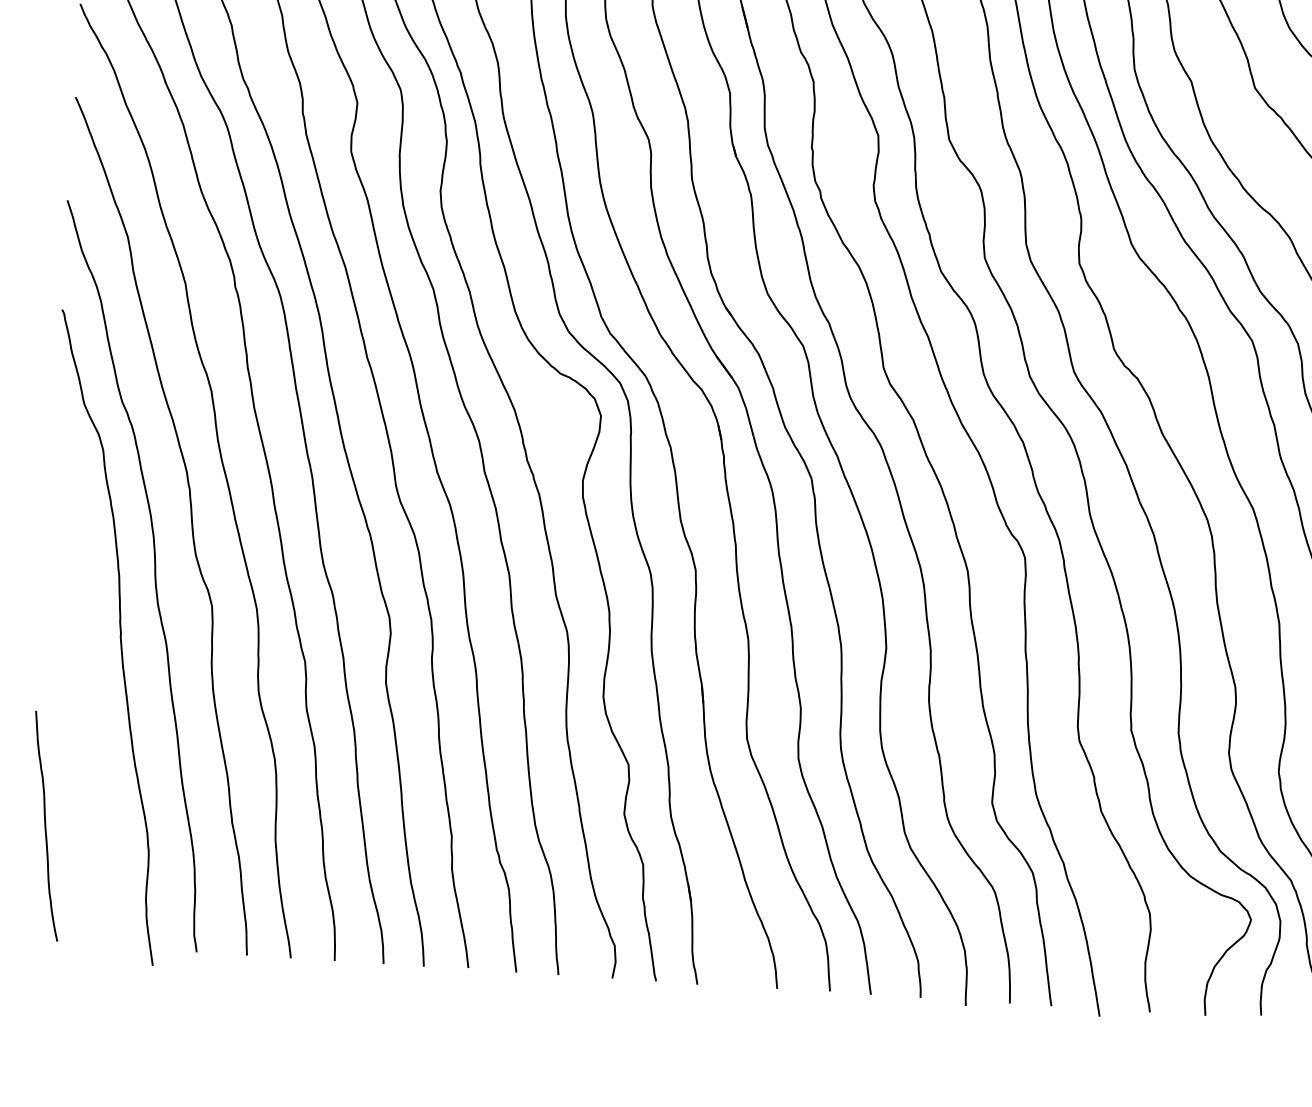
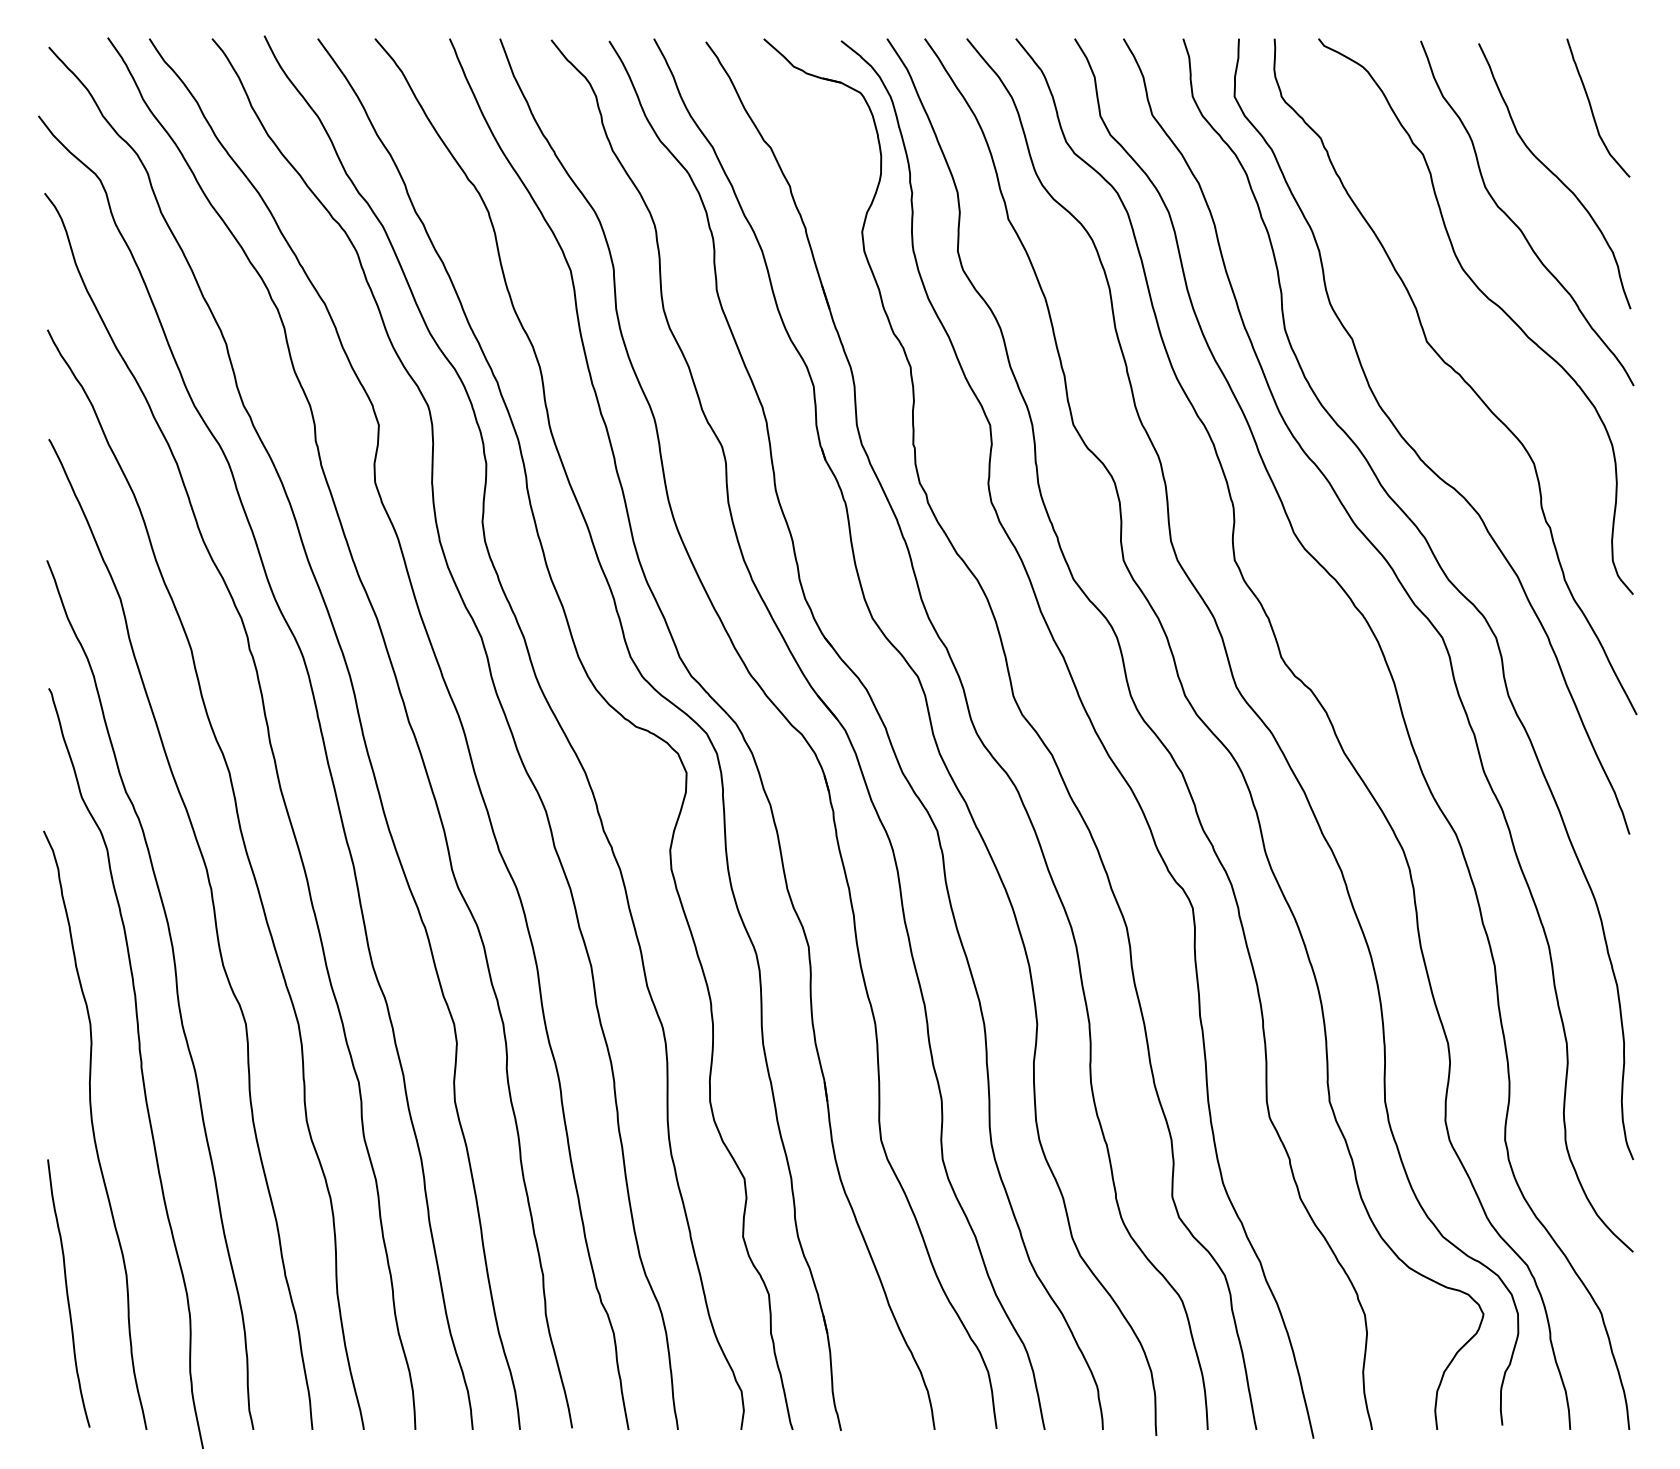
curve: (77, 687) -> (94, 1129), added

